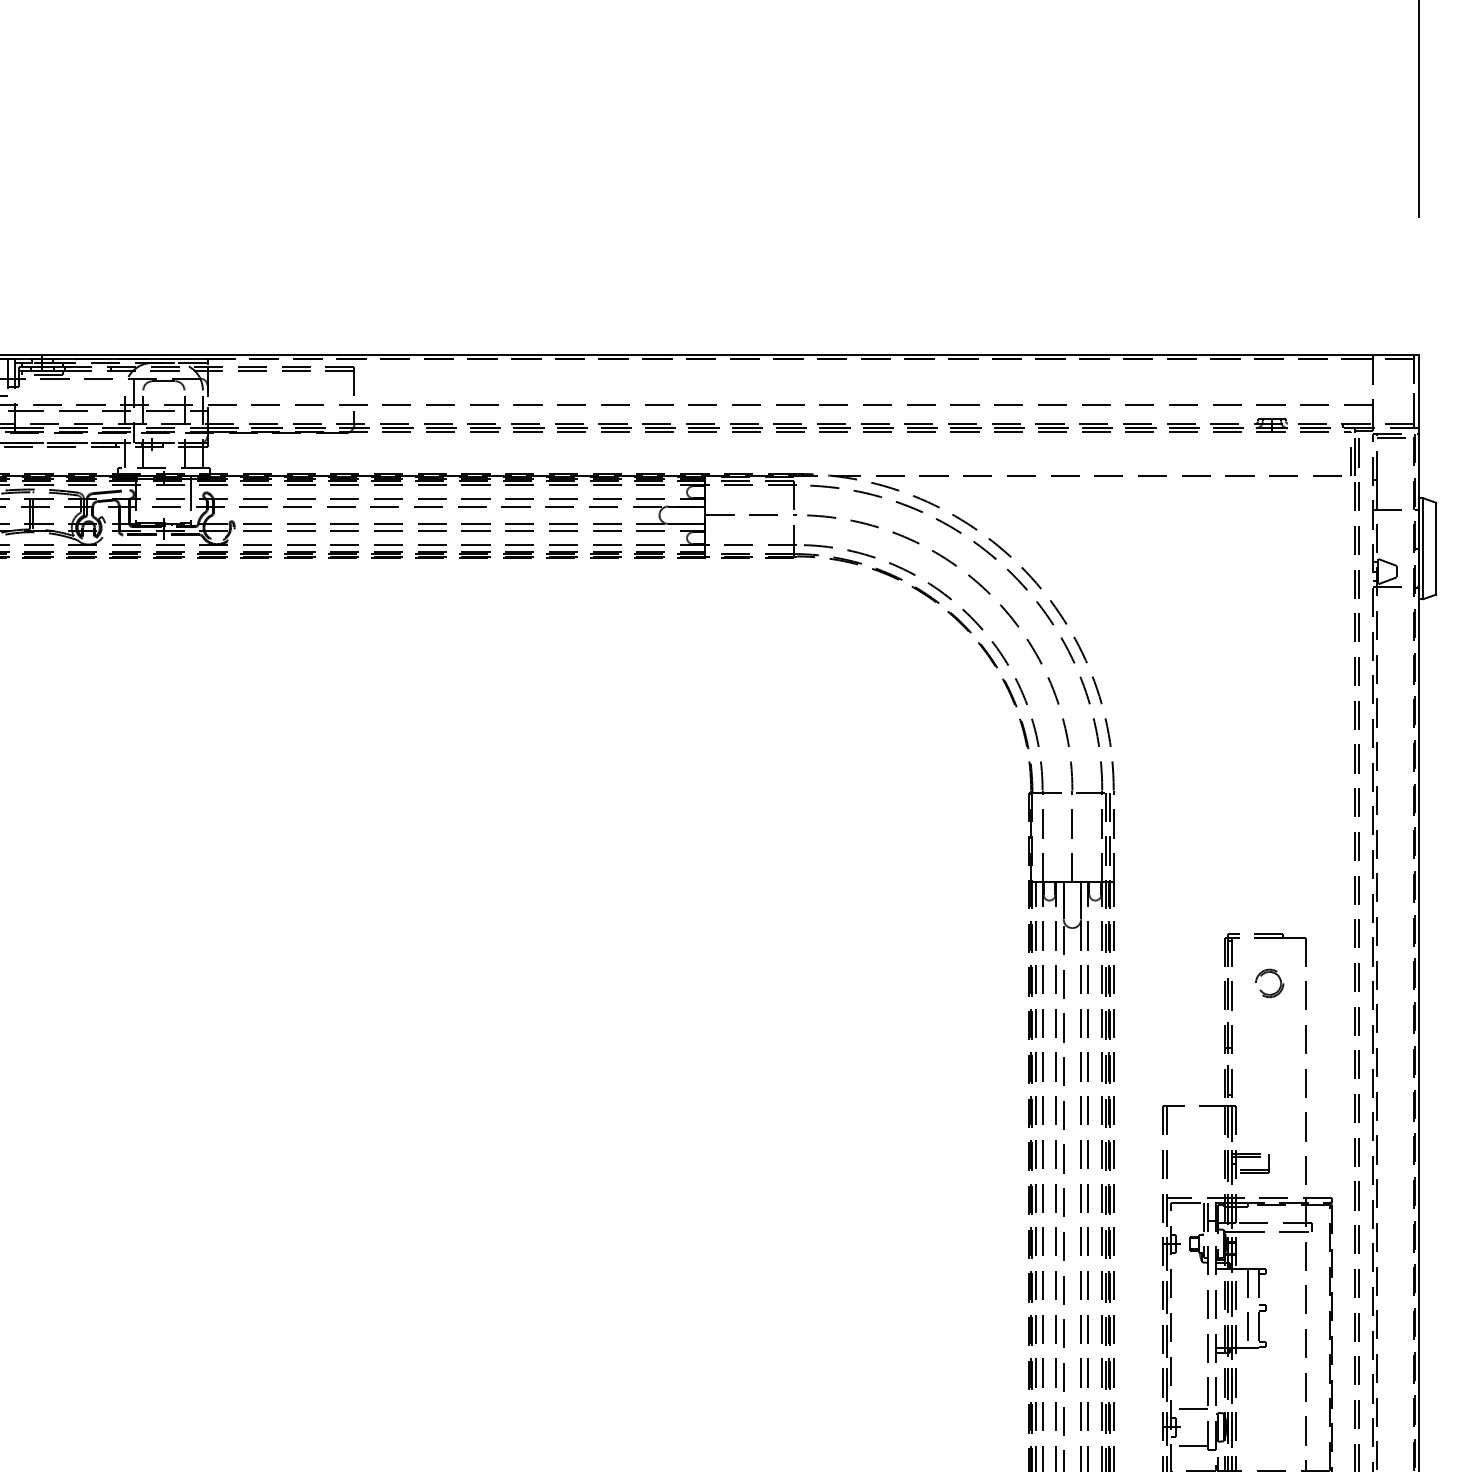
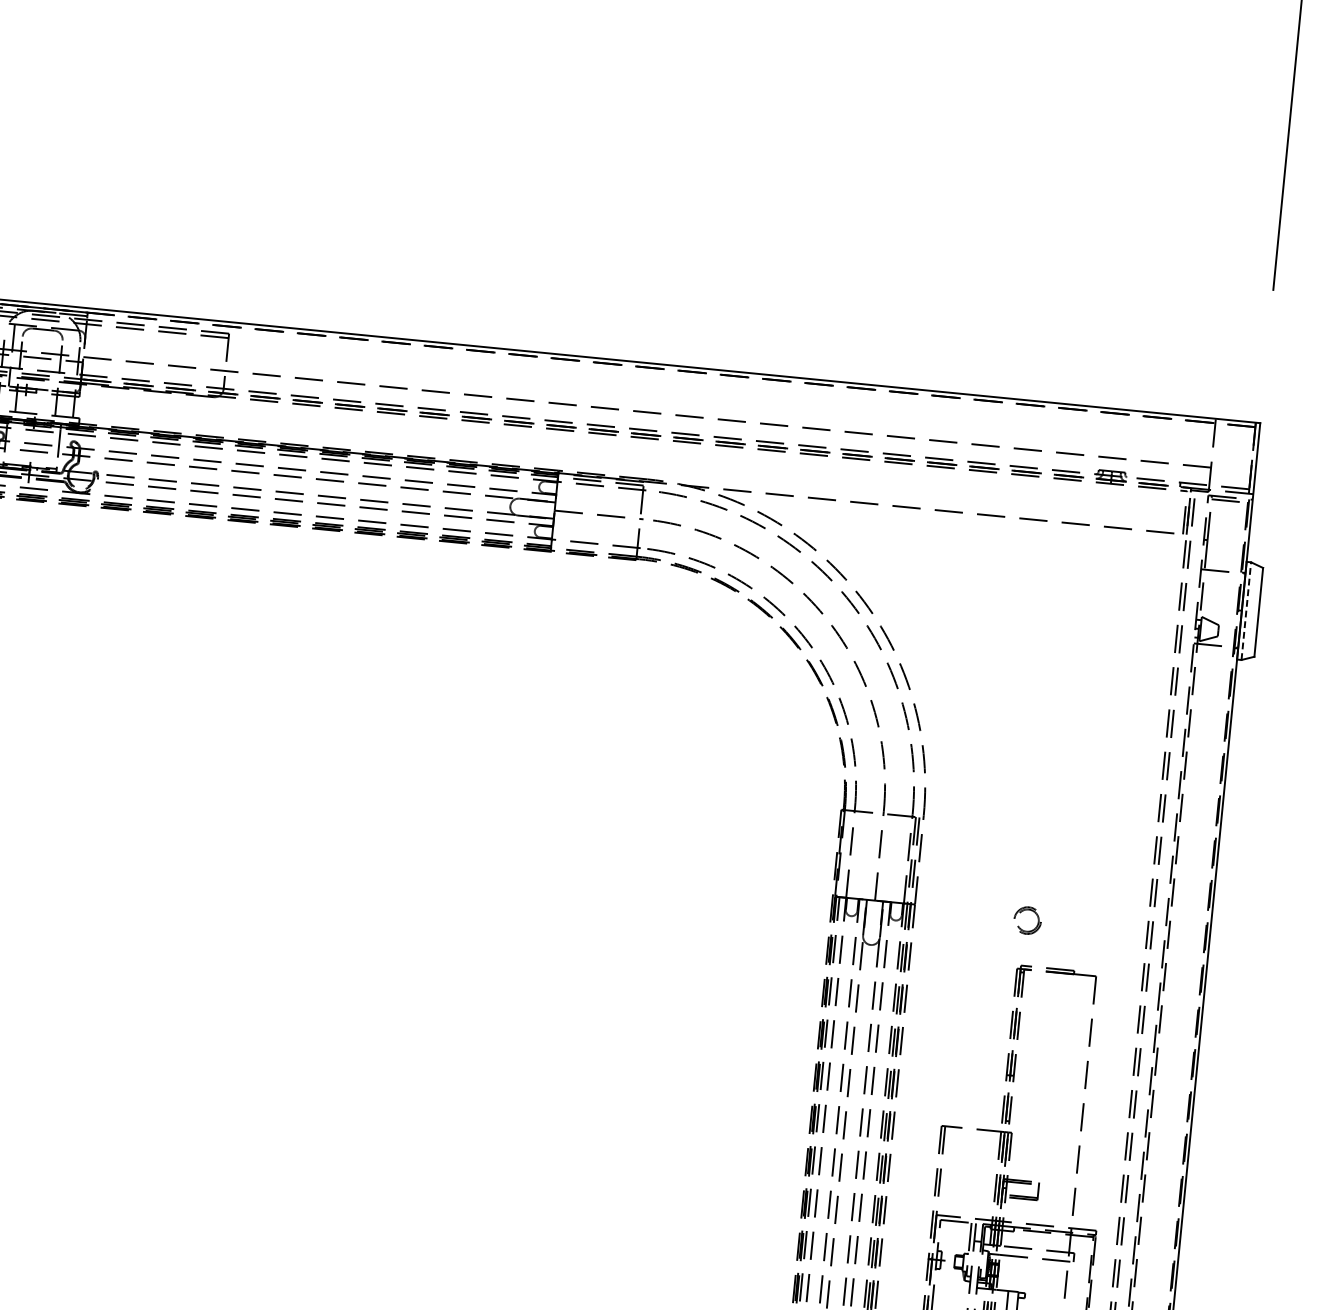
line: (1423, 548) -> (1246, 610), solid -> dashed
part: (1261, 989) -> (1019, 925), moved

